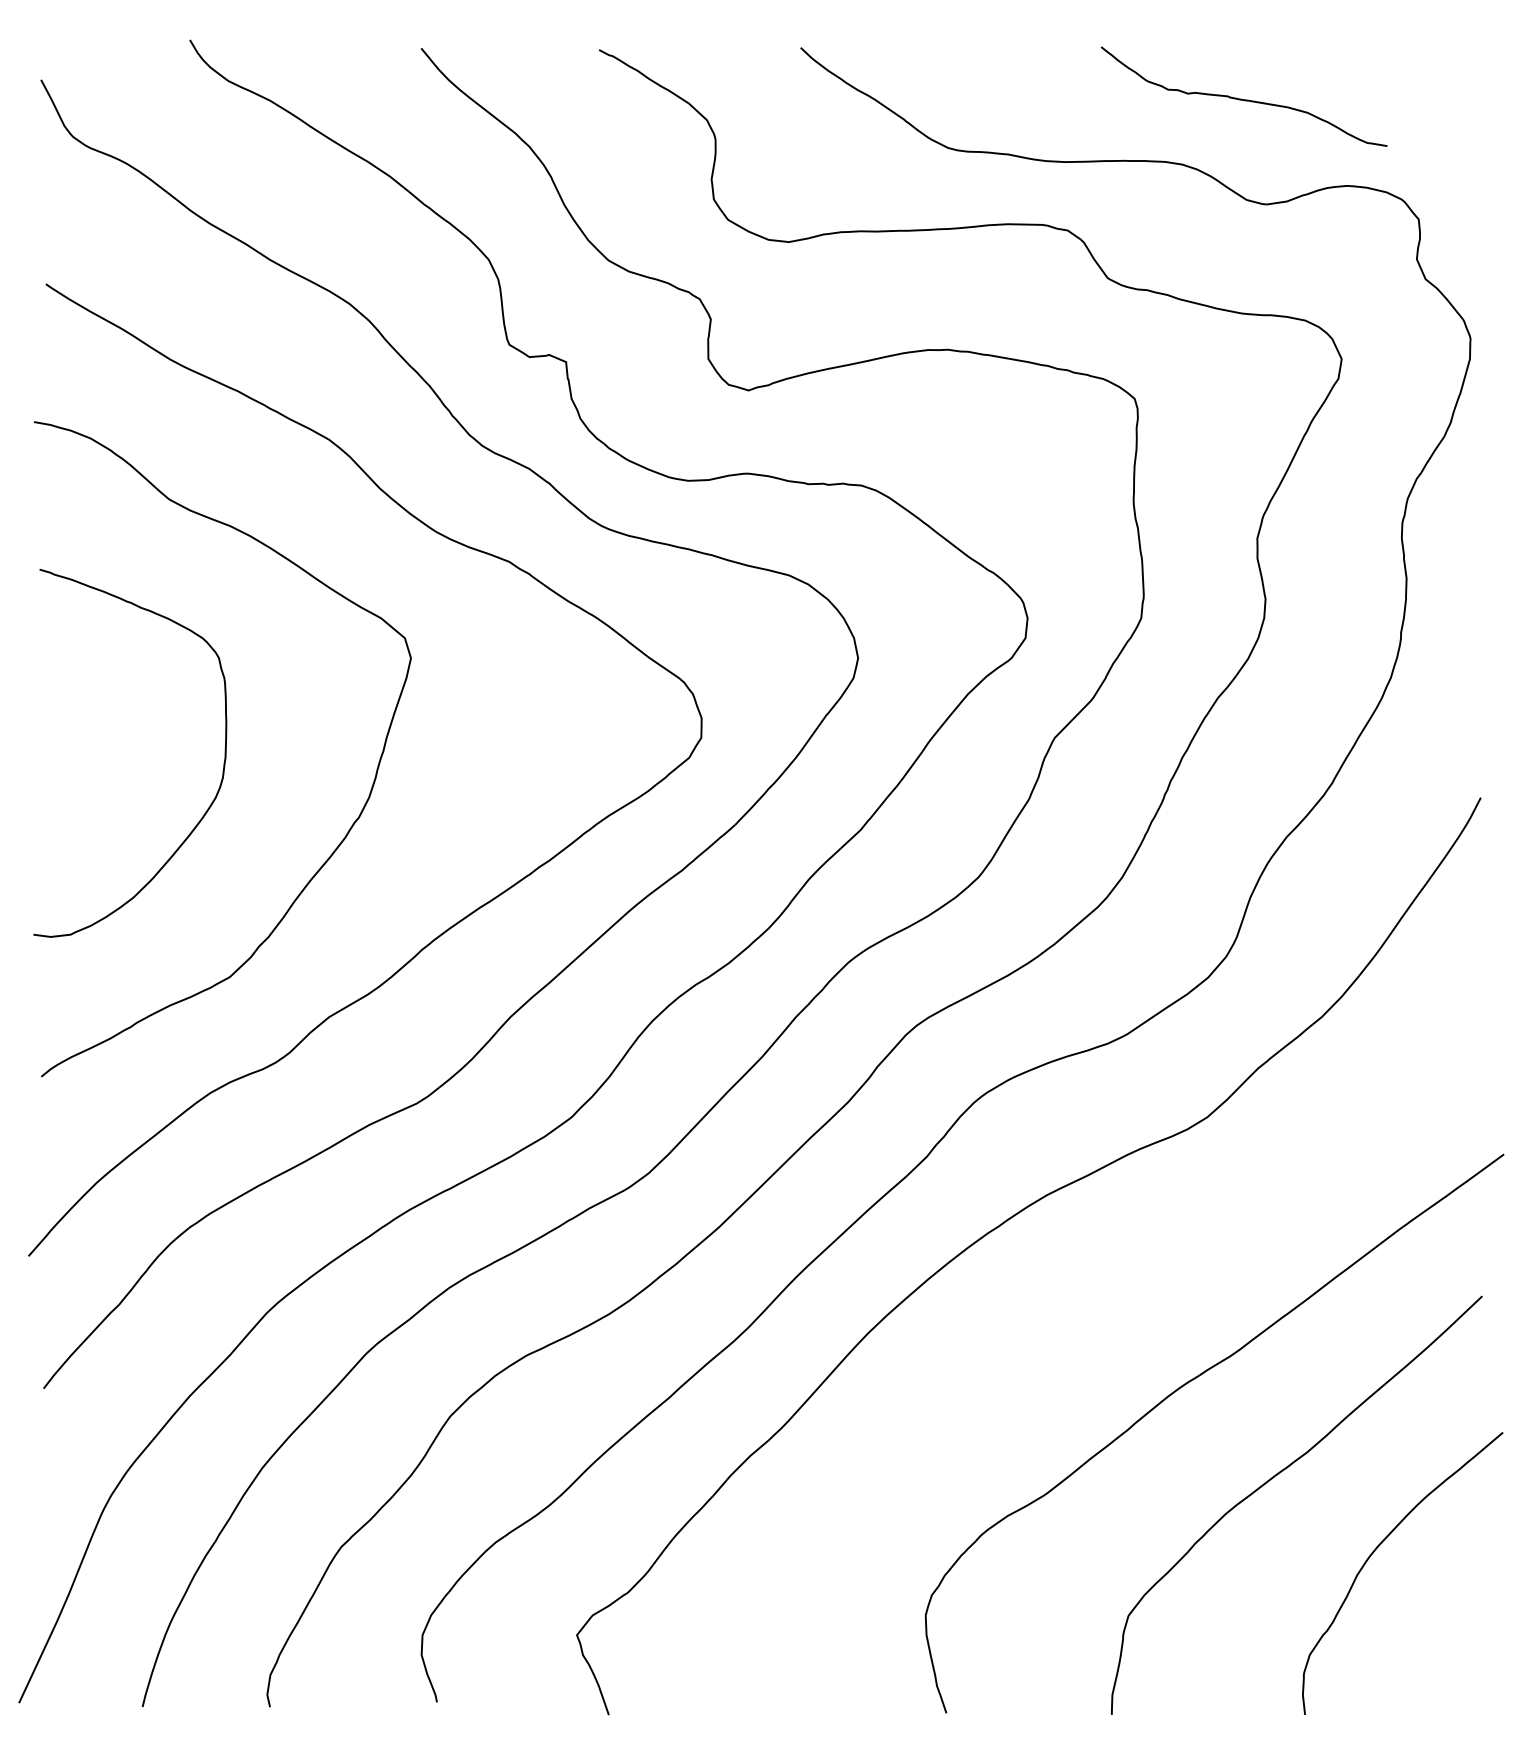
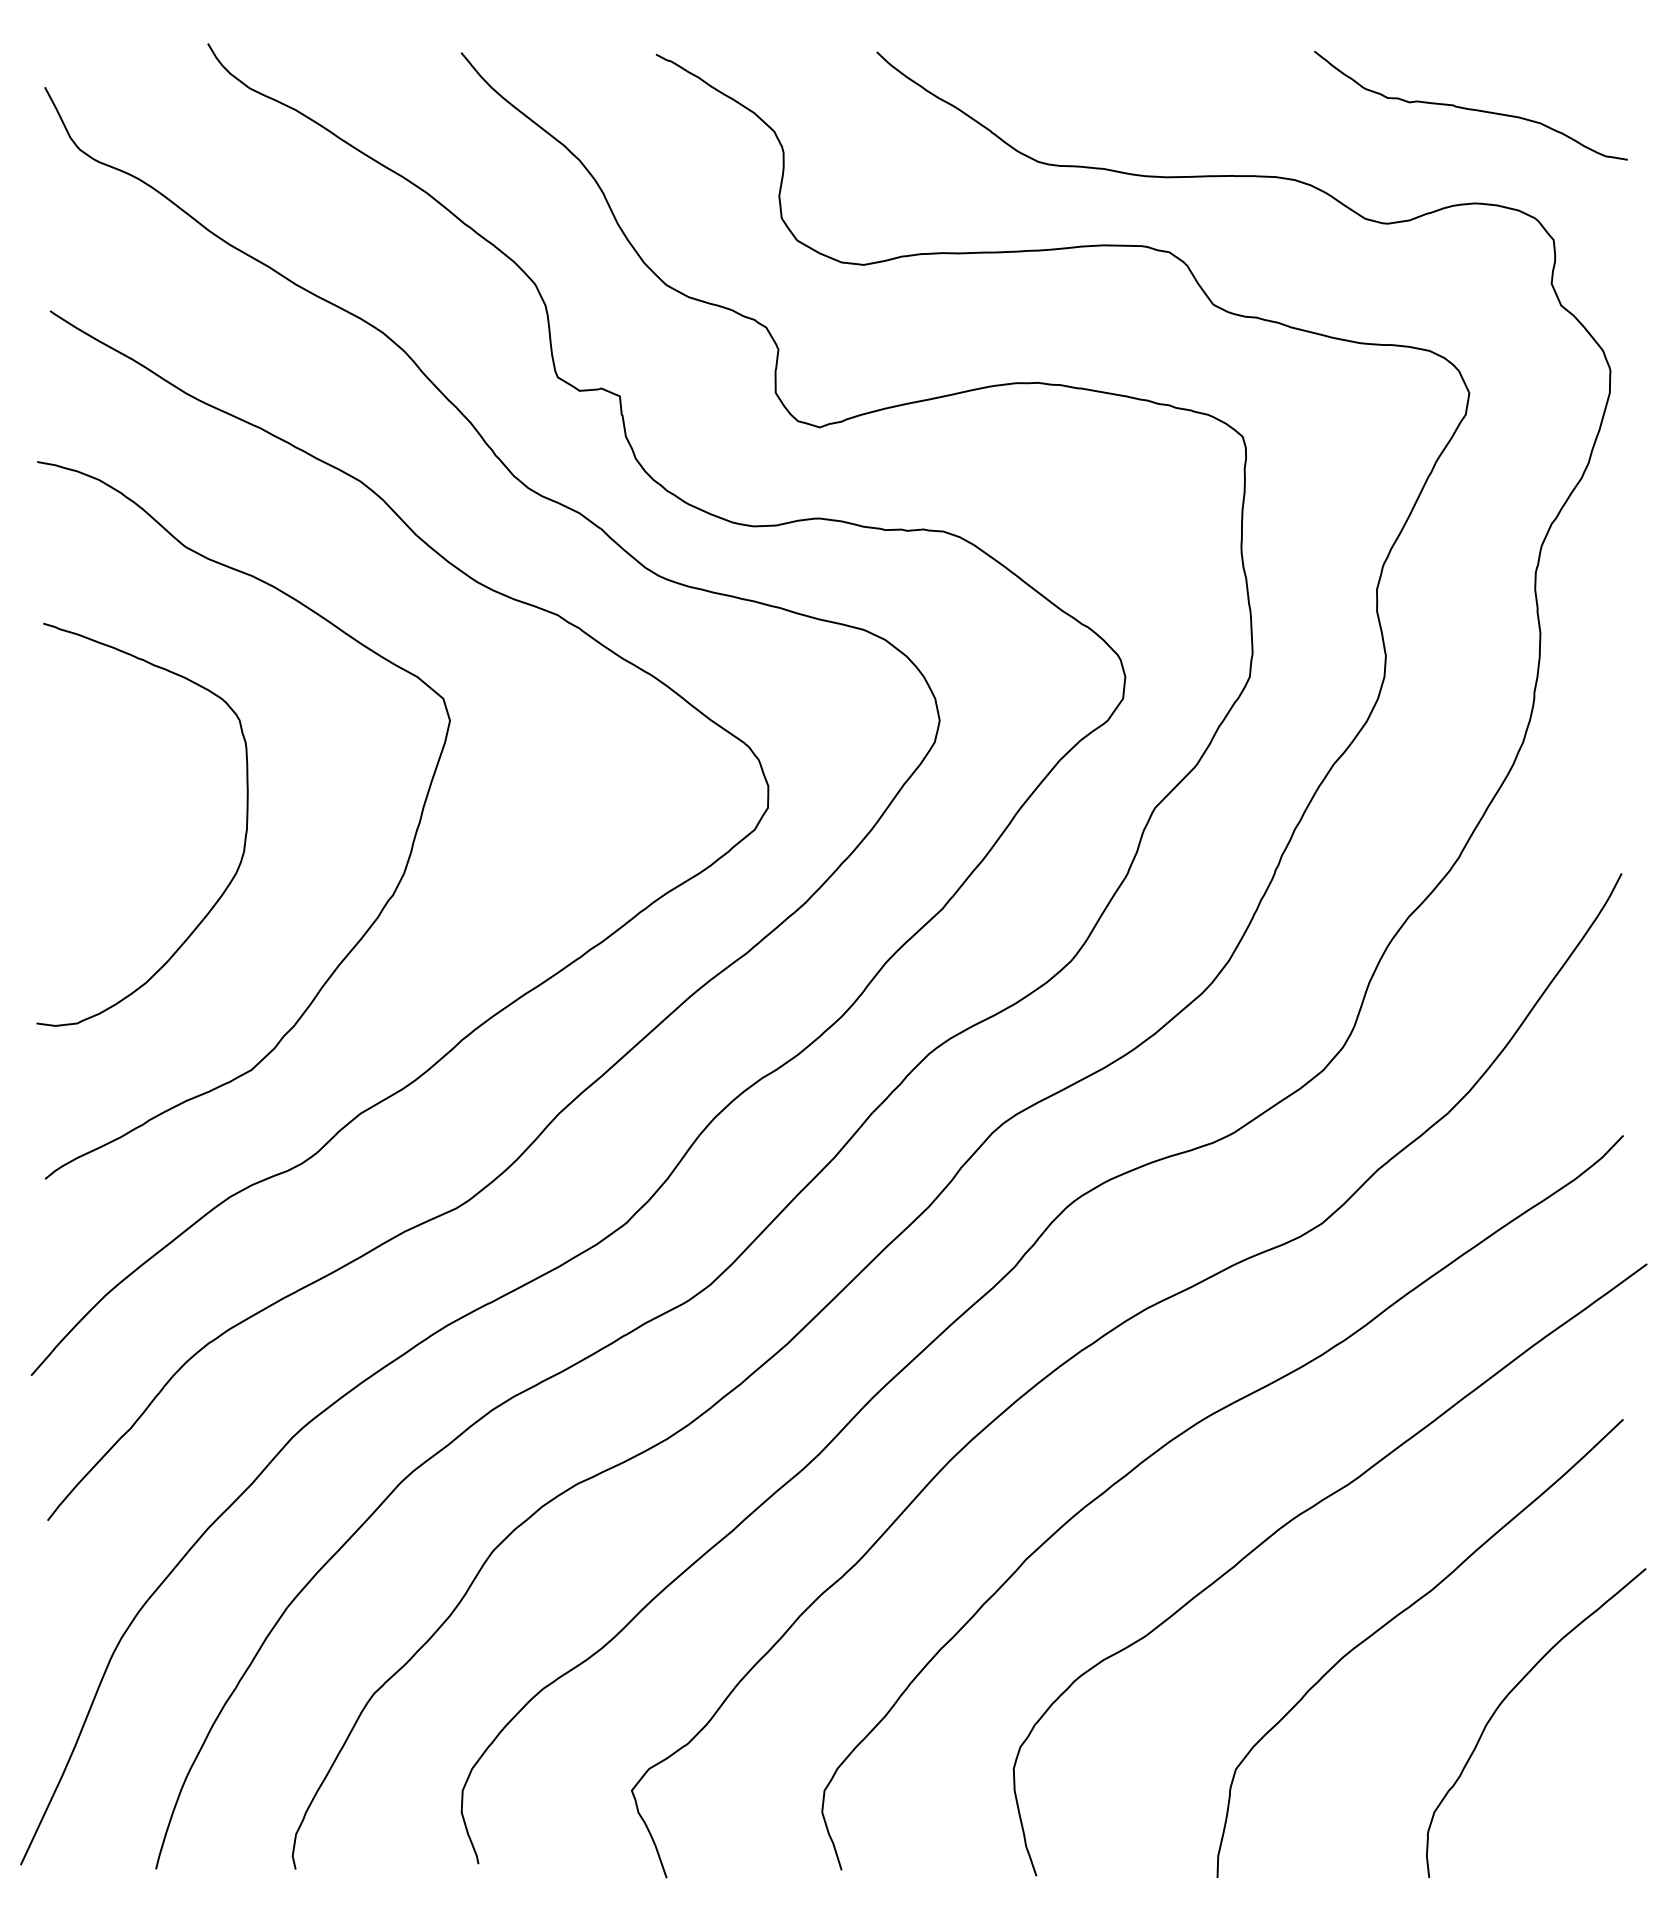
curve: (1241, 98) -> (1468, 107), moved
curve: (1076, 1312) -> (1178, 1437), added

